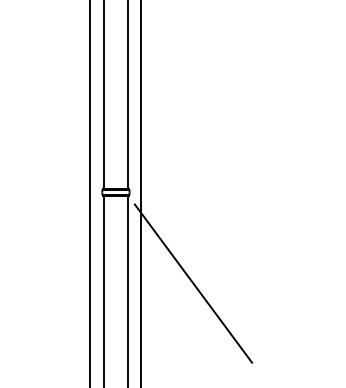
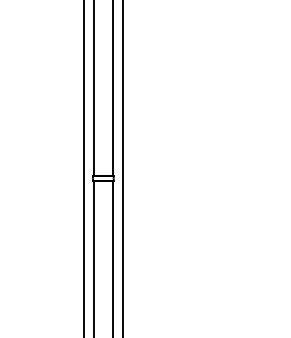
line: (193, 282) -> (162, 247), removed

